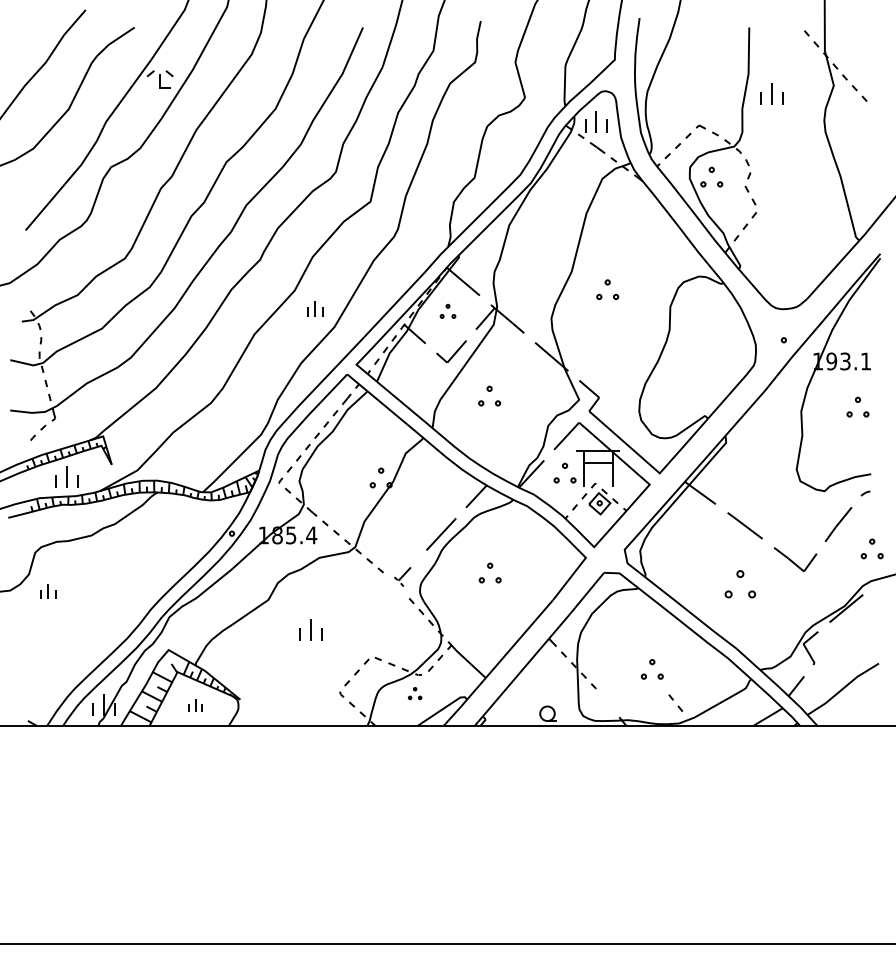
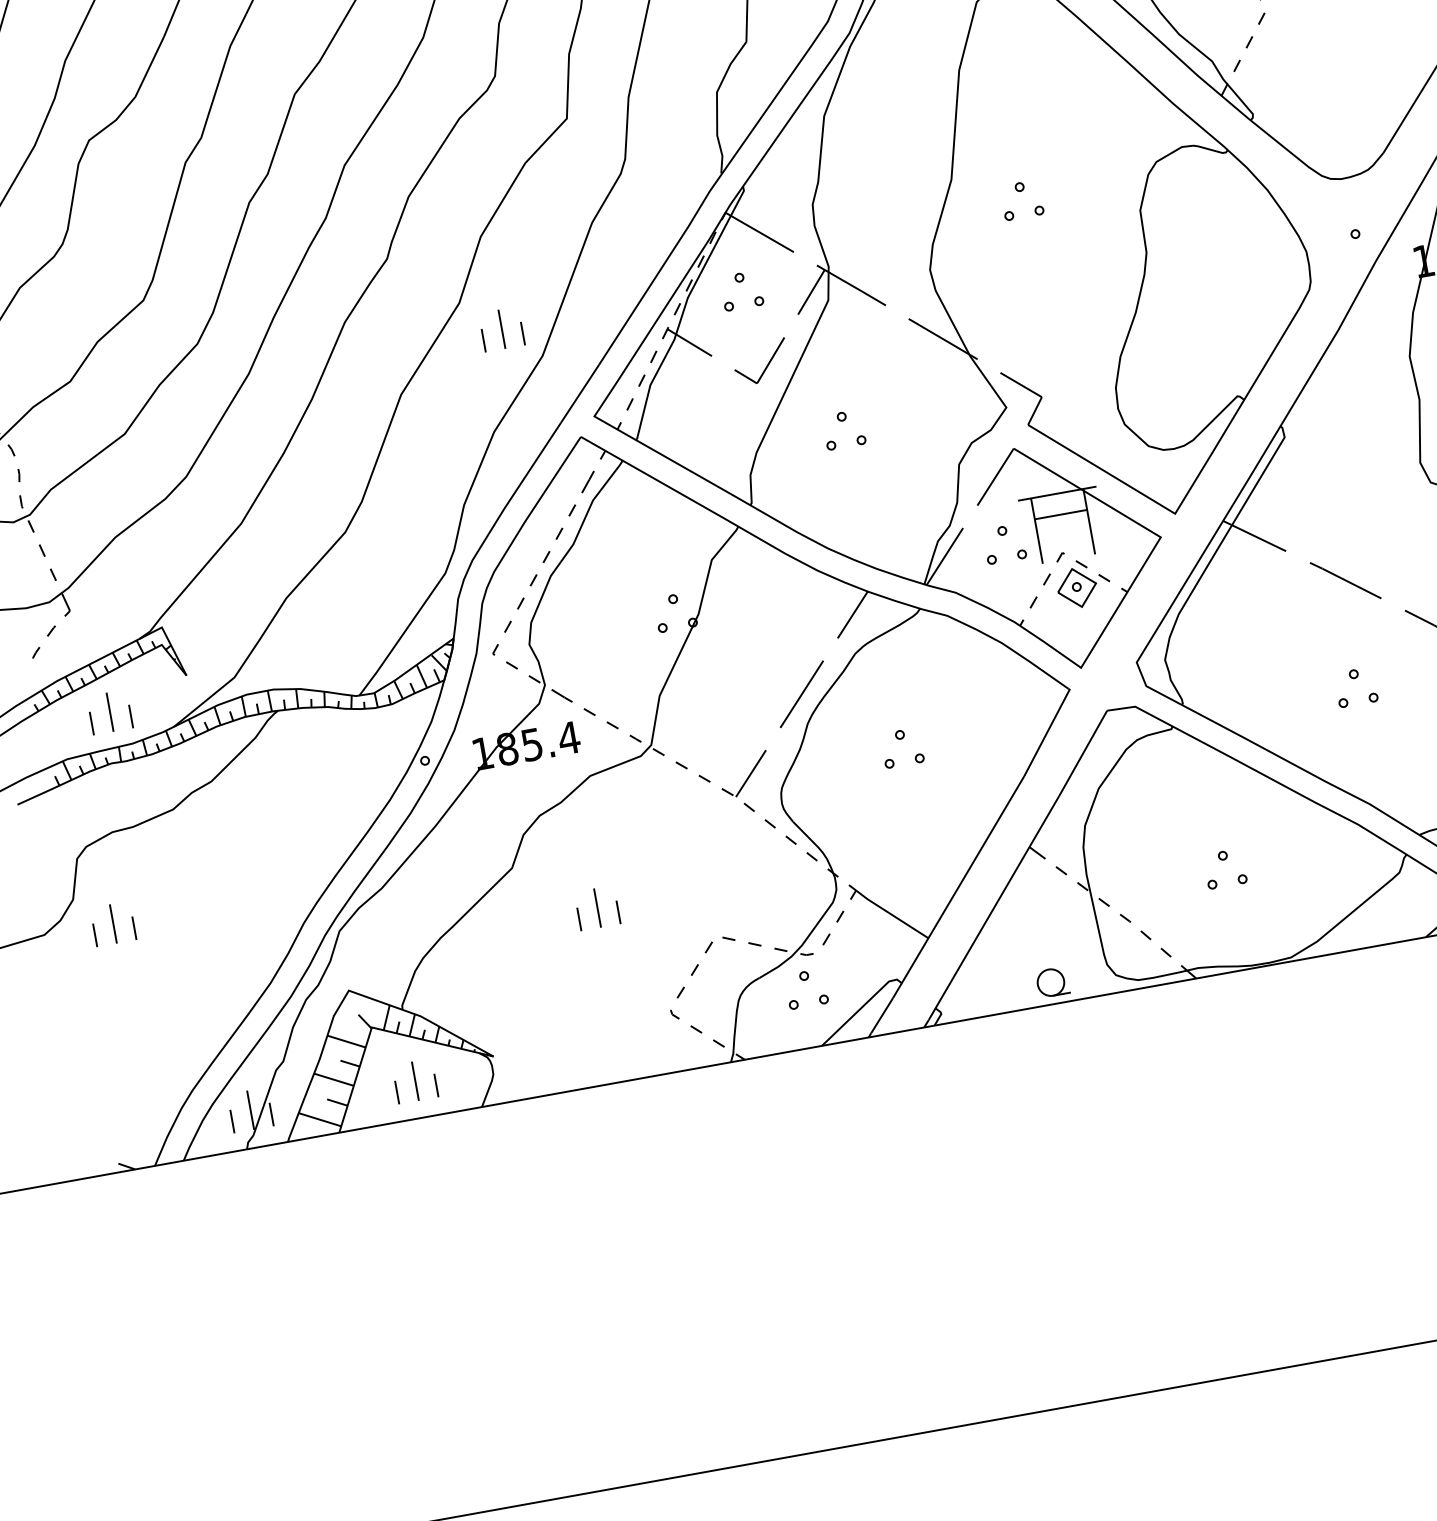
part: (314, 308) -> (500, 328), size x1.43
part: (447, 311) -> (740, 291), size x1.43
part: (402, 576) -> (745, 782), size x1.67
part: (740, 584) -> (1356, 687), size x0.71
part: (47, 590) -> (111, 922), size x1.43
part: (414, 693) -> (805, 989), size x1.67
part: (675, 702) -> (1155, 942), moved
part: (195, 704) -> (414, 1079), size x1.67

